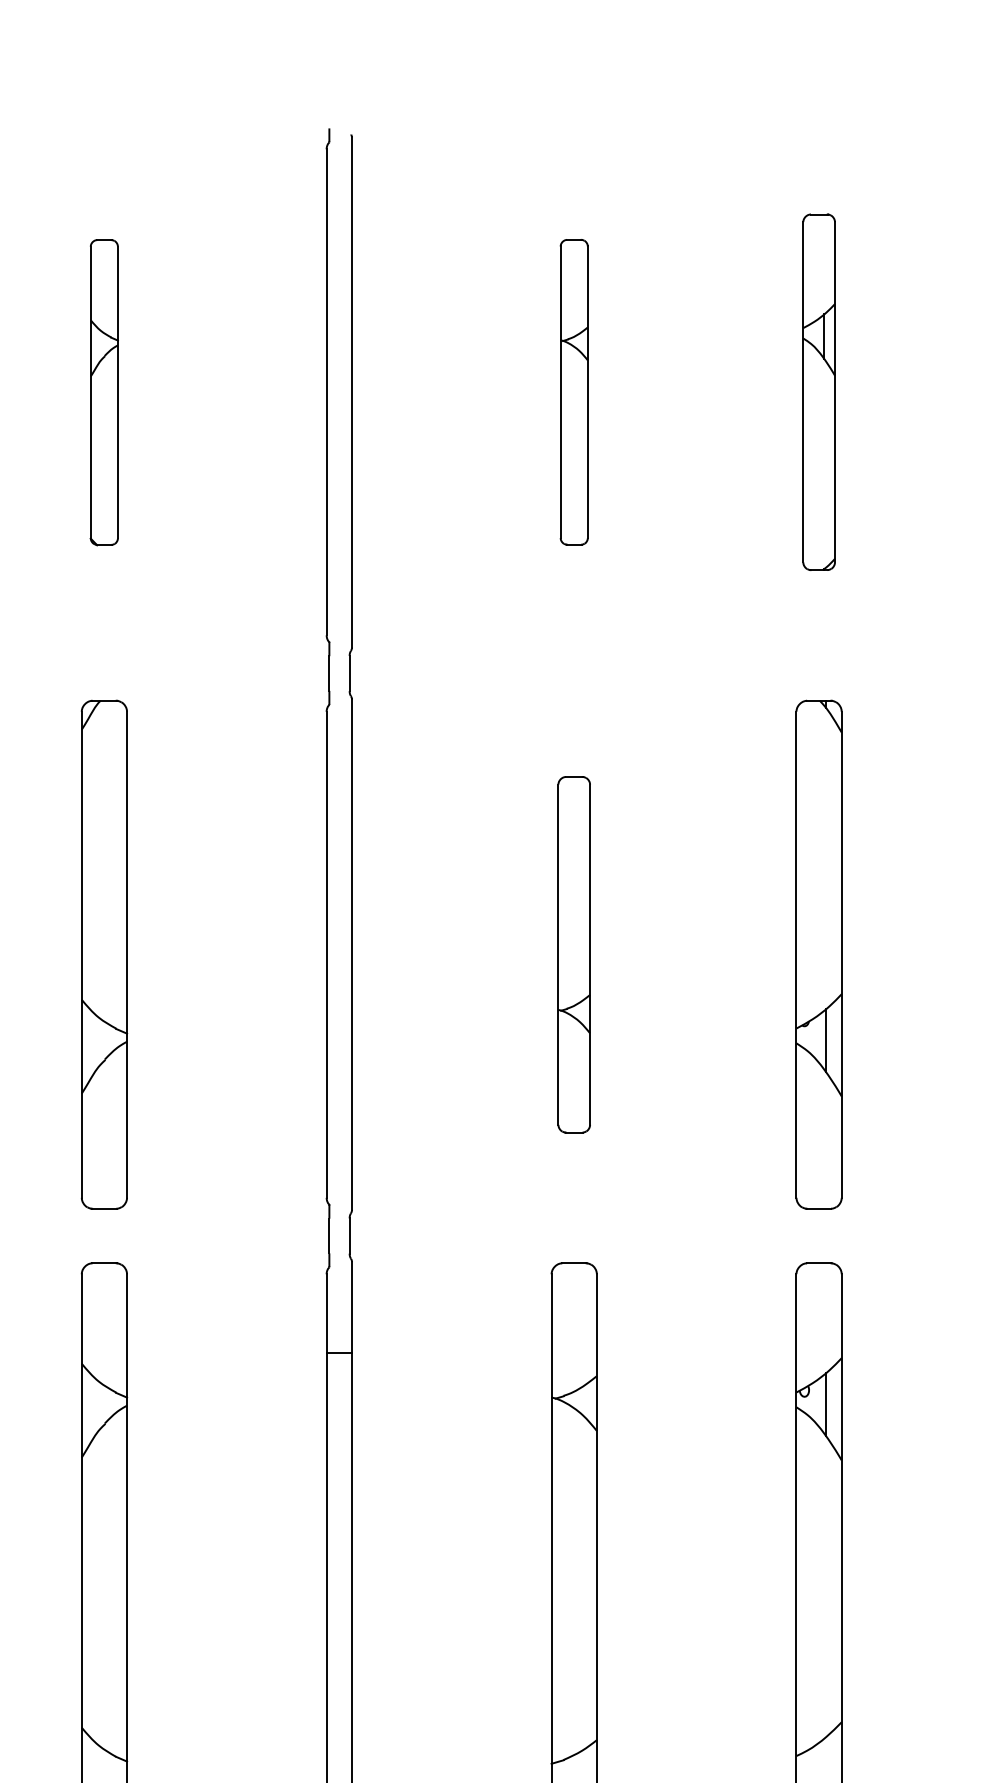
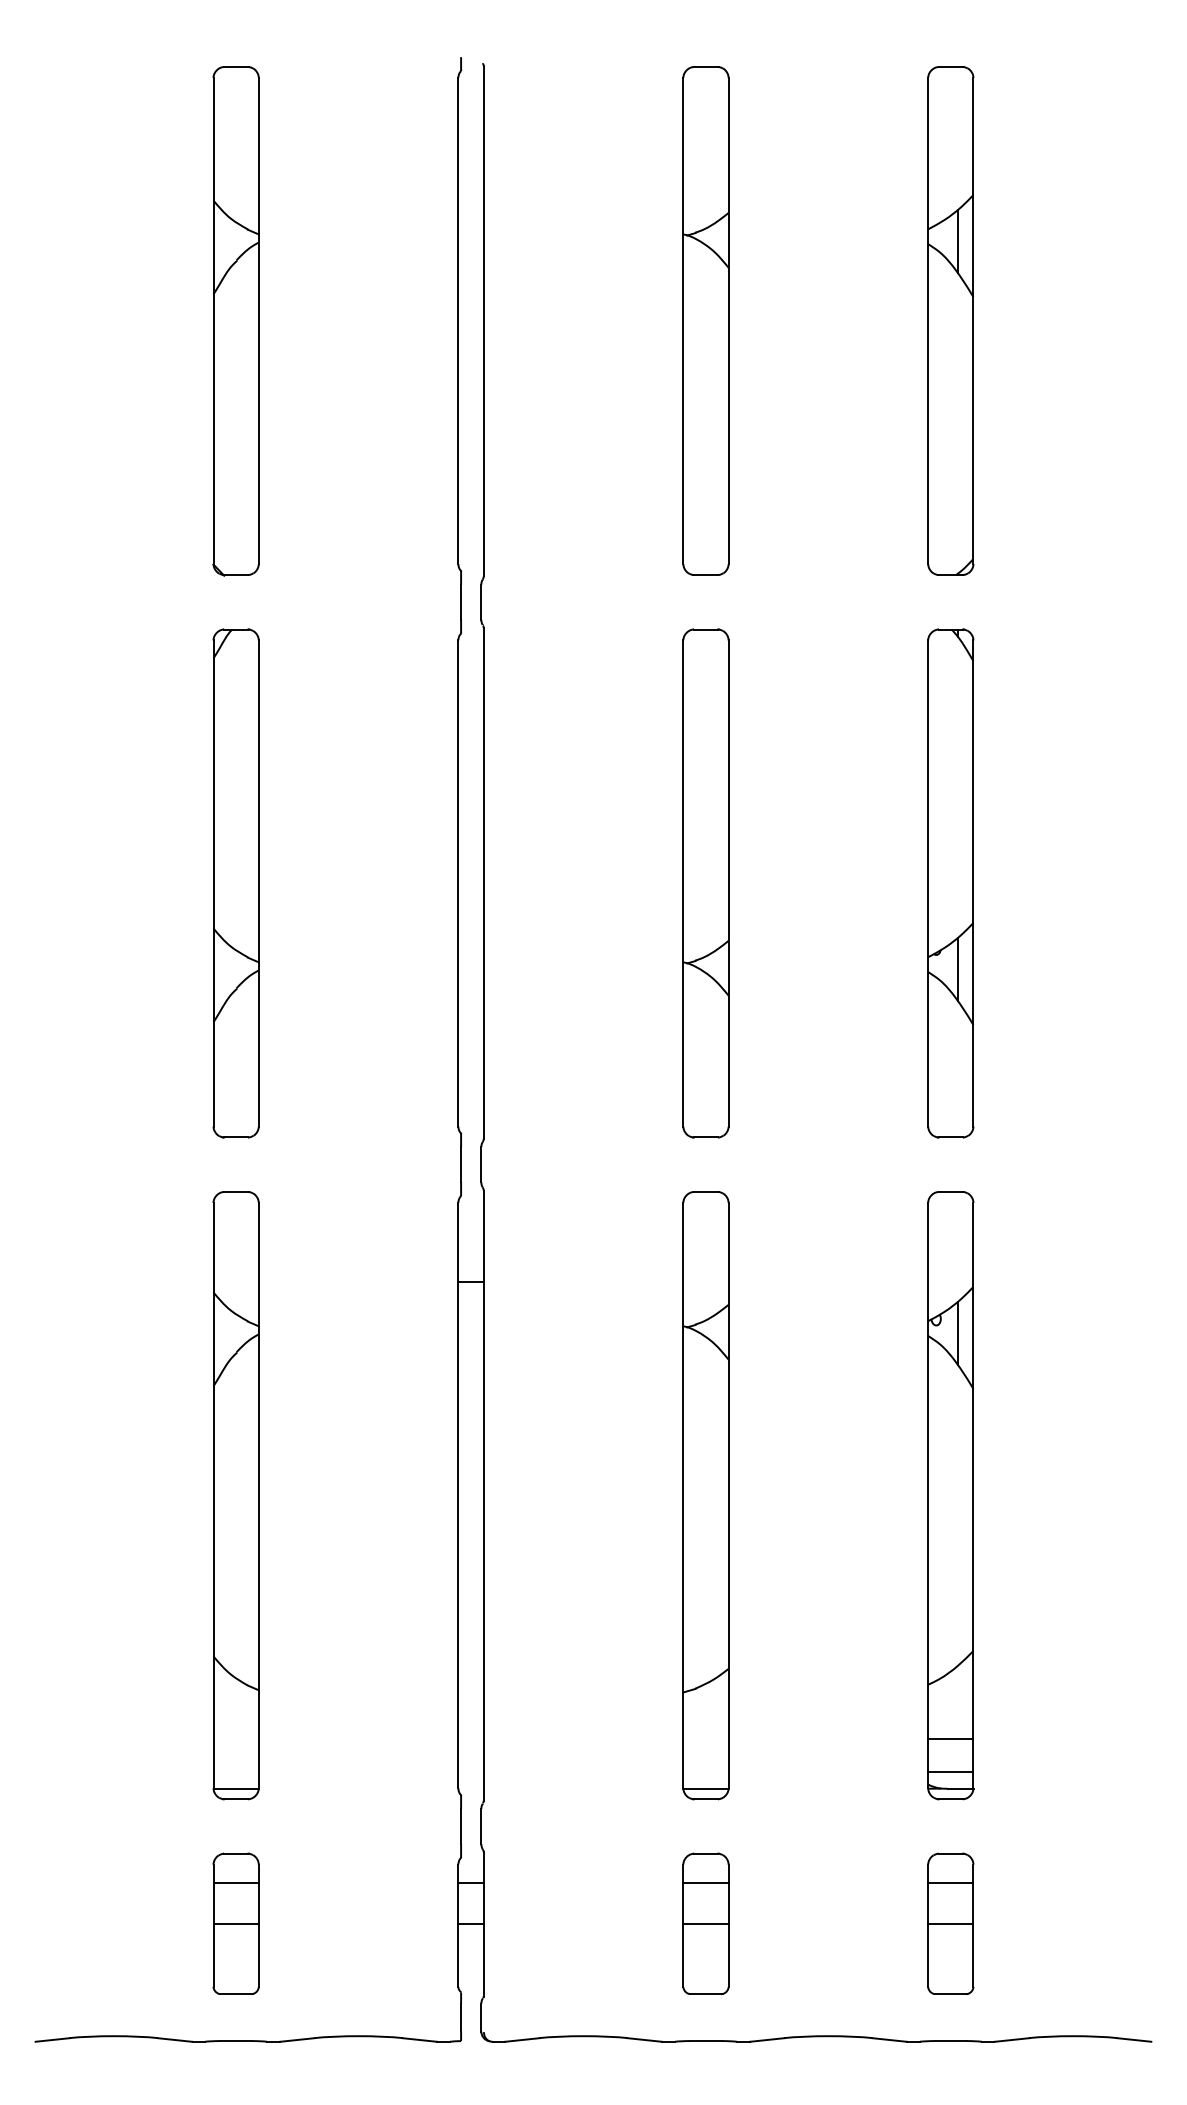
part: (573, 391) -> (705, 320), size x1.67
part: (818, 391) -> (950, 320), size x1.43
part: (103, 392) -> (235, 321), size x1.67
part: (573, 954) -> (705, 883), size x1.43

